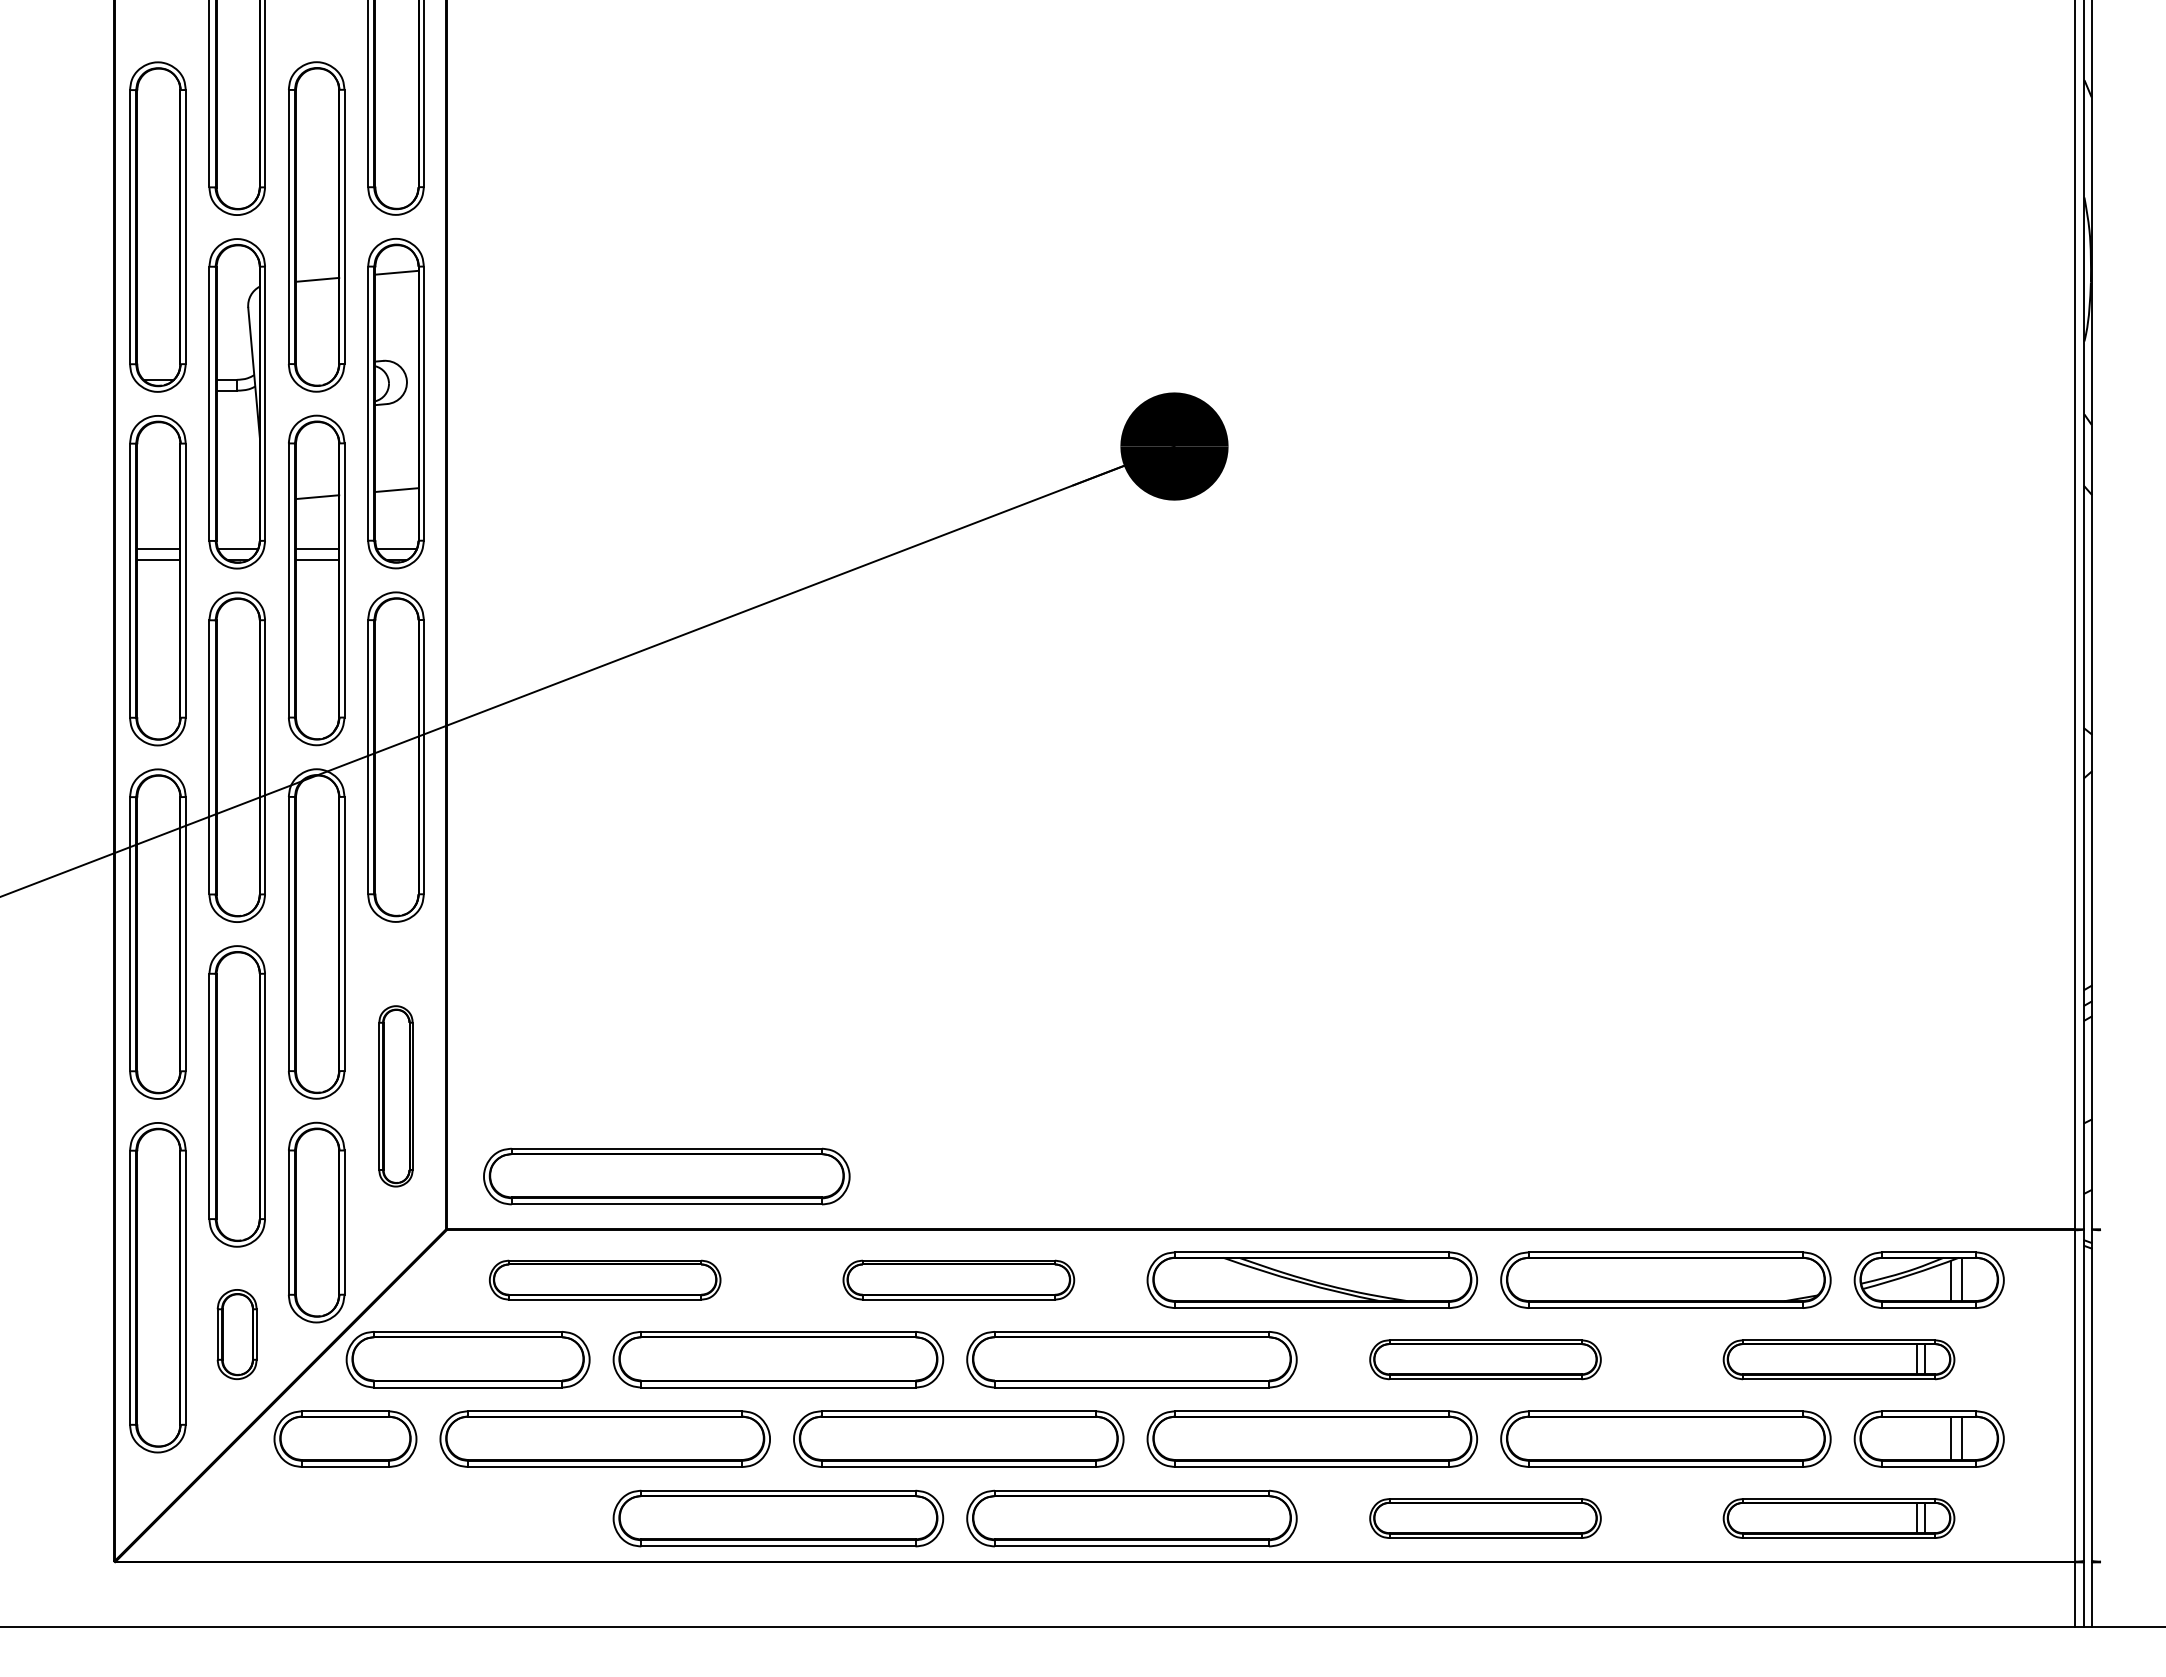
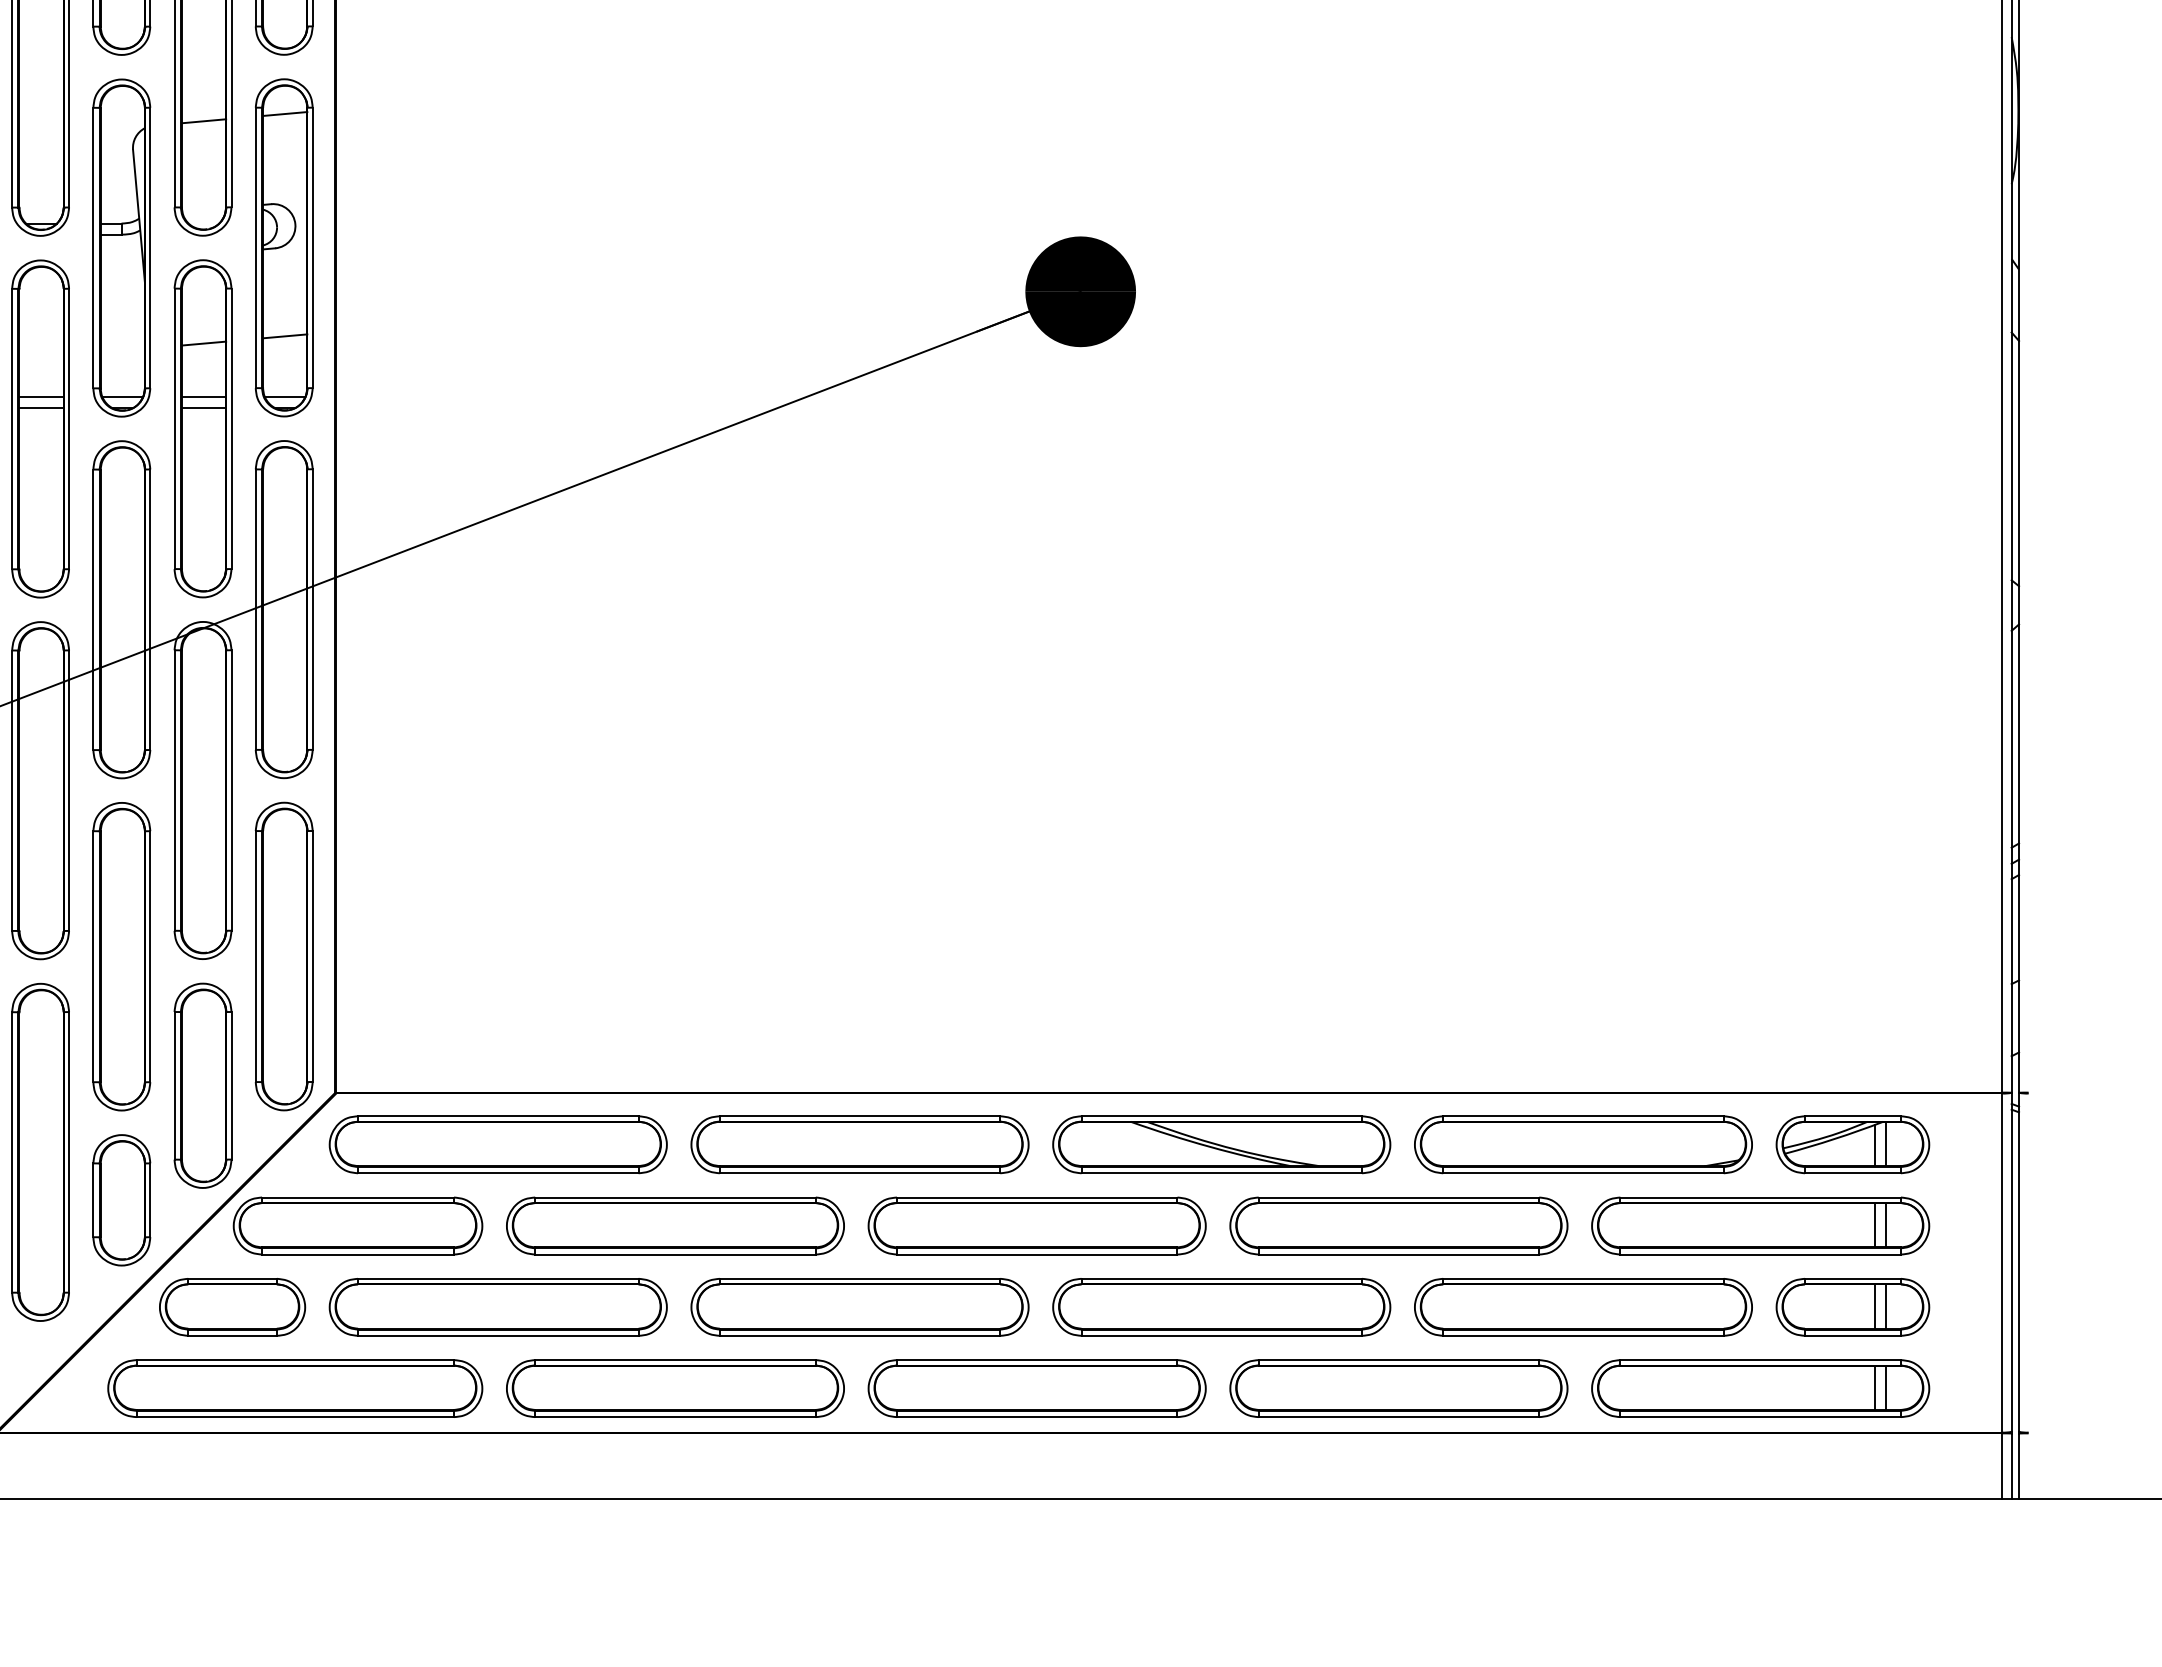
part: (395, 1096) -> (283, 956), size x1.67
part: (666, 1176) -> (294, 1388), moved
part: (604, 1279) -> (497, 1144), size x1.43
part: (958, 1279) -> (859, 1144), size x1.43
part: (236, 1334) -> (121, 1200), size x1.43
part: (1485, 1359) -> (1398, 1225), size x1.43
part: (1838, 1359) -> (1760, 1225), size x1.43
part: (1485, 1518) -> (1398, 1388), size x1.43
part: (1838, 1518) -> (1760, 1388), size x1.43

